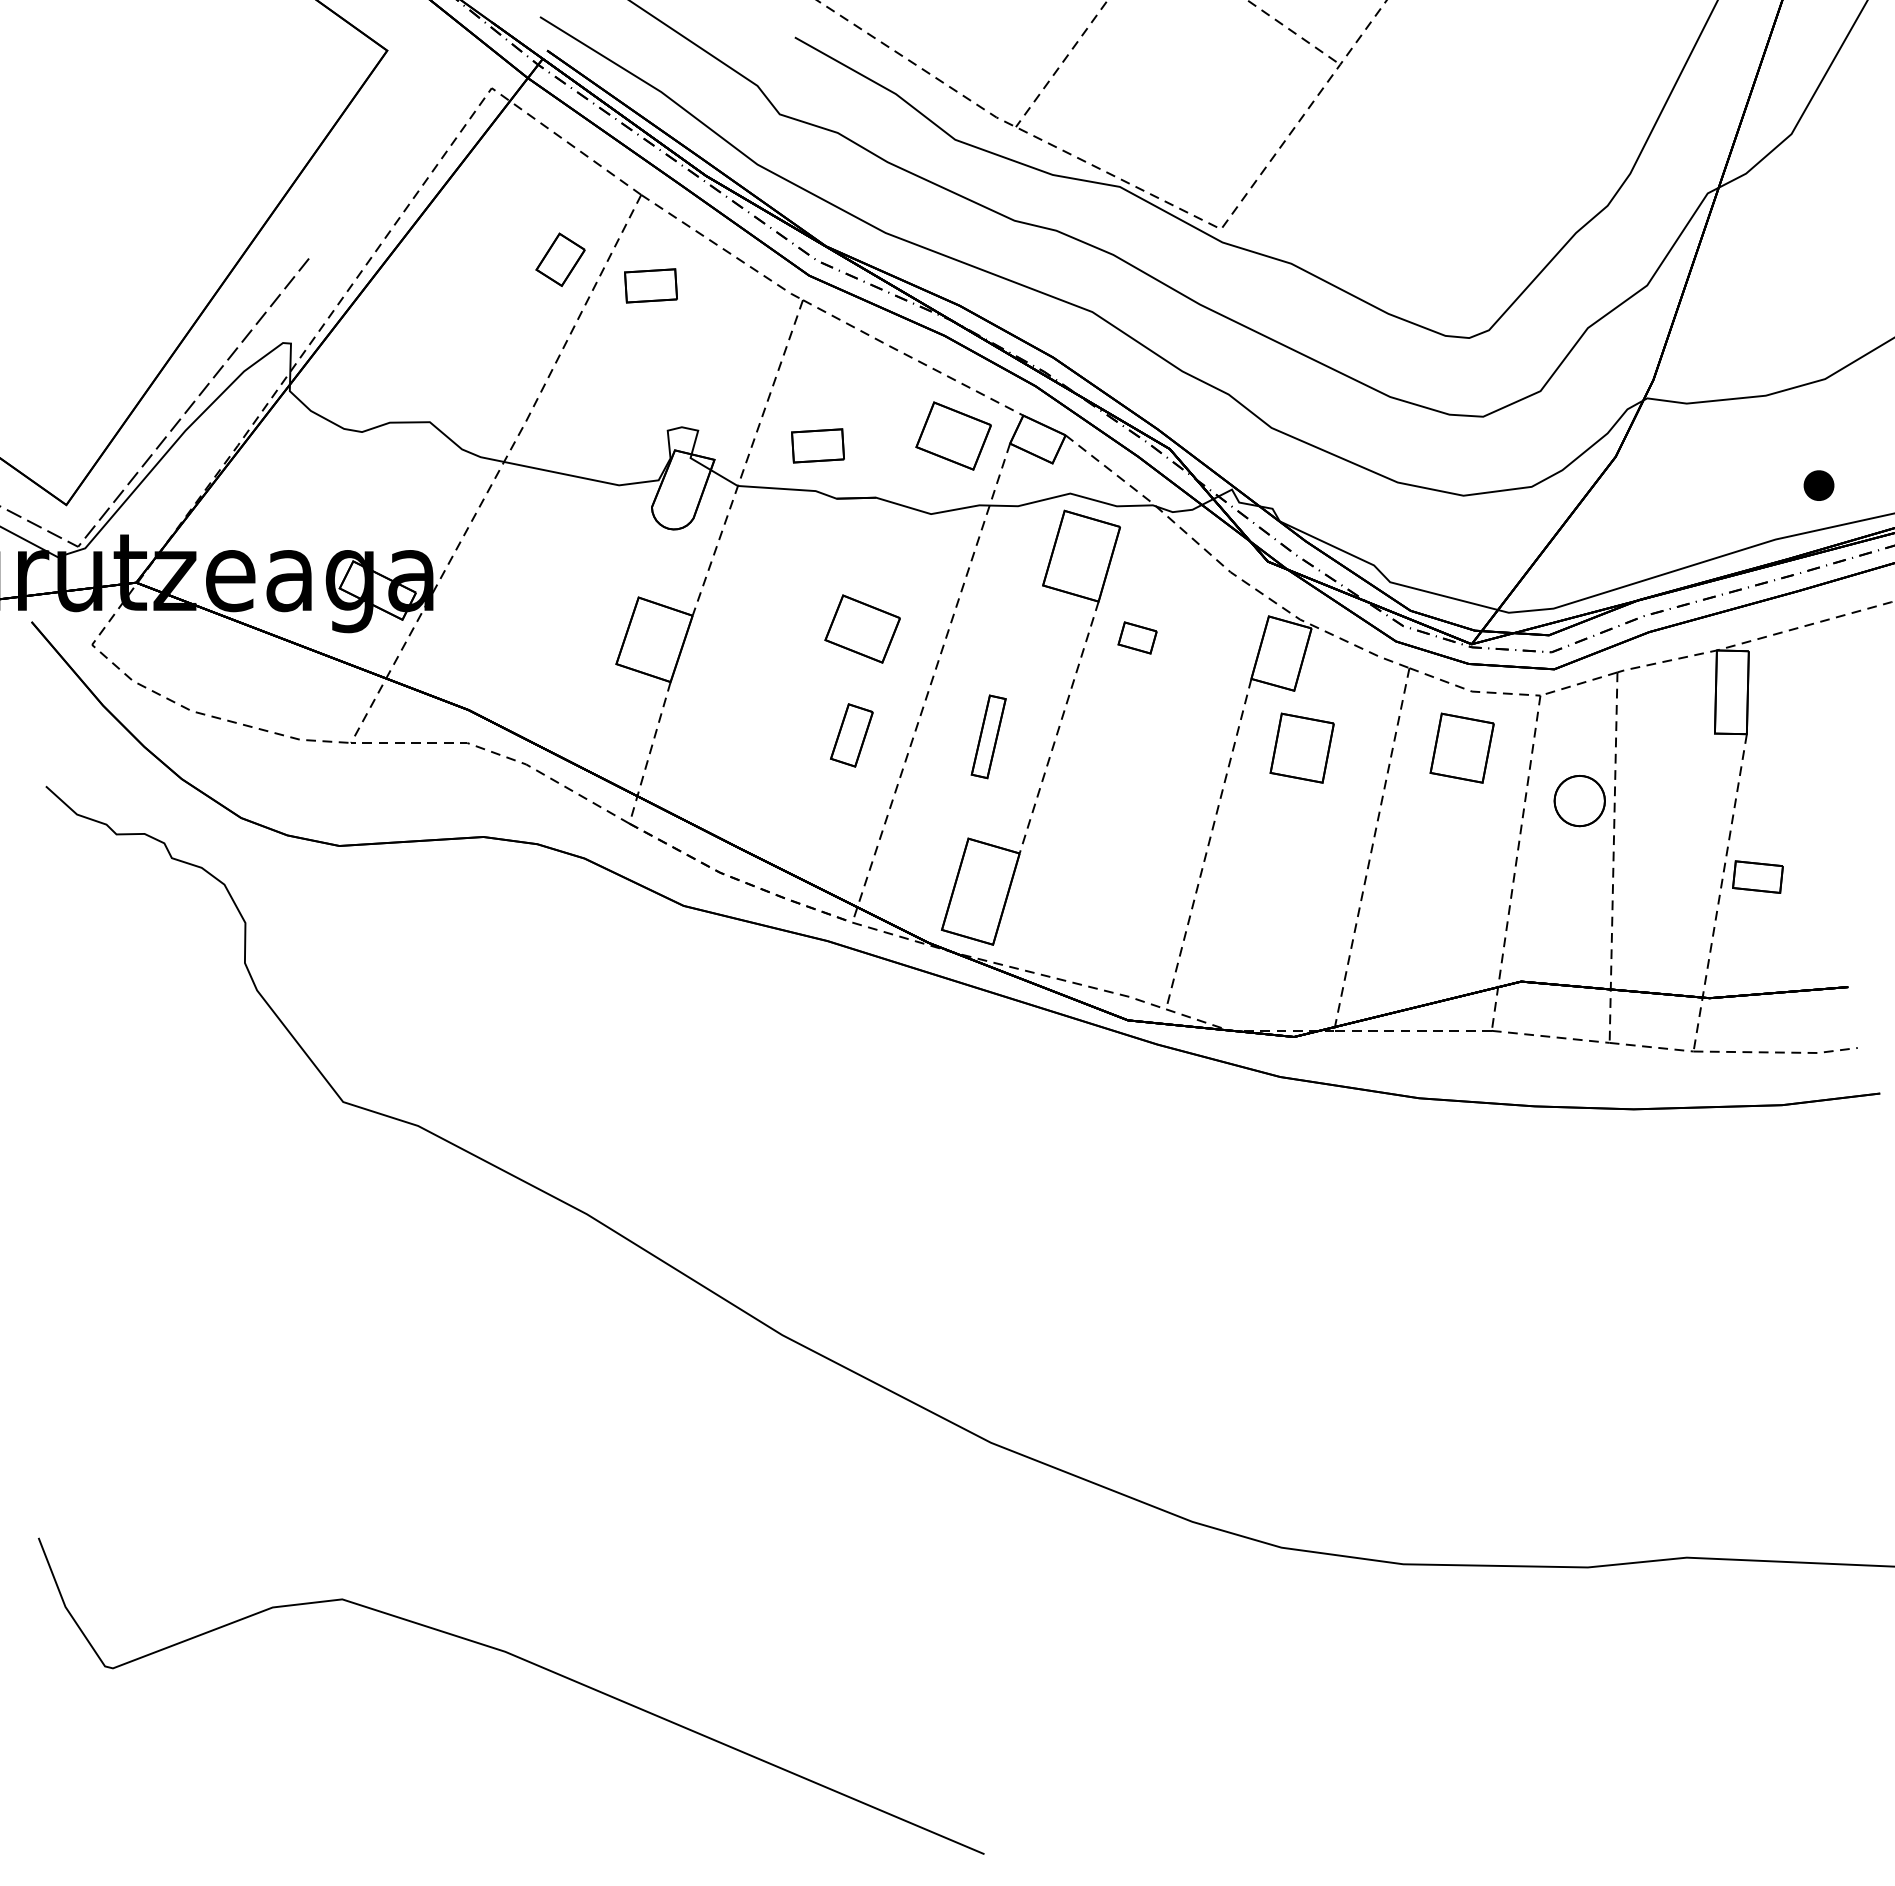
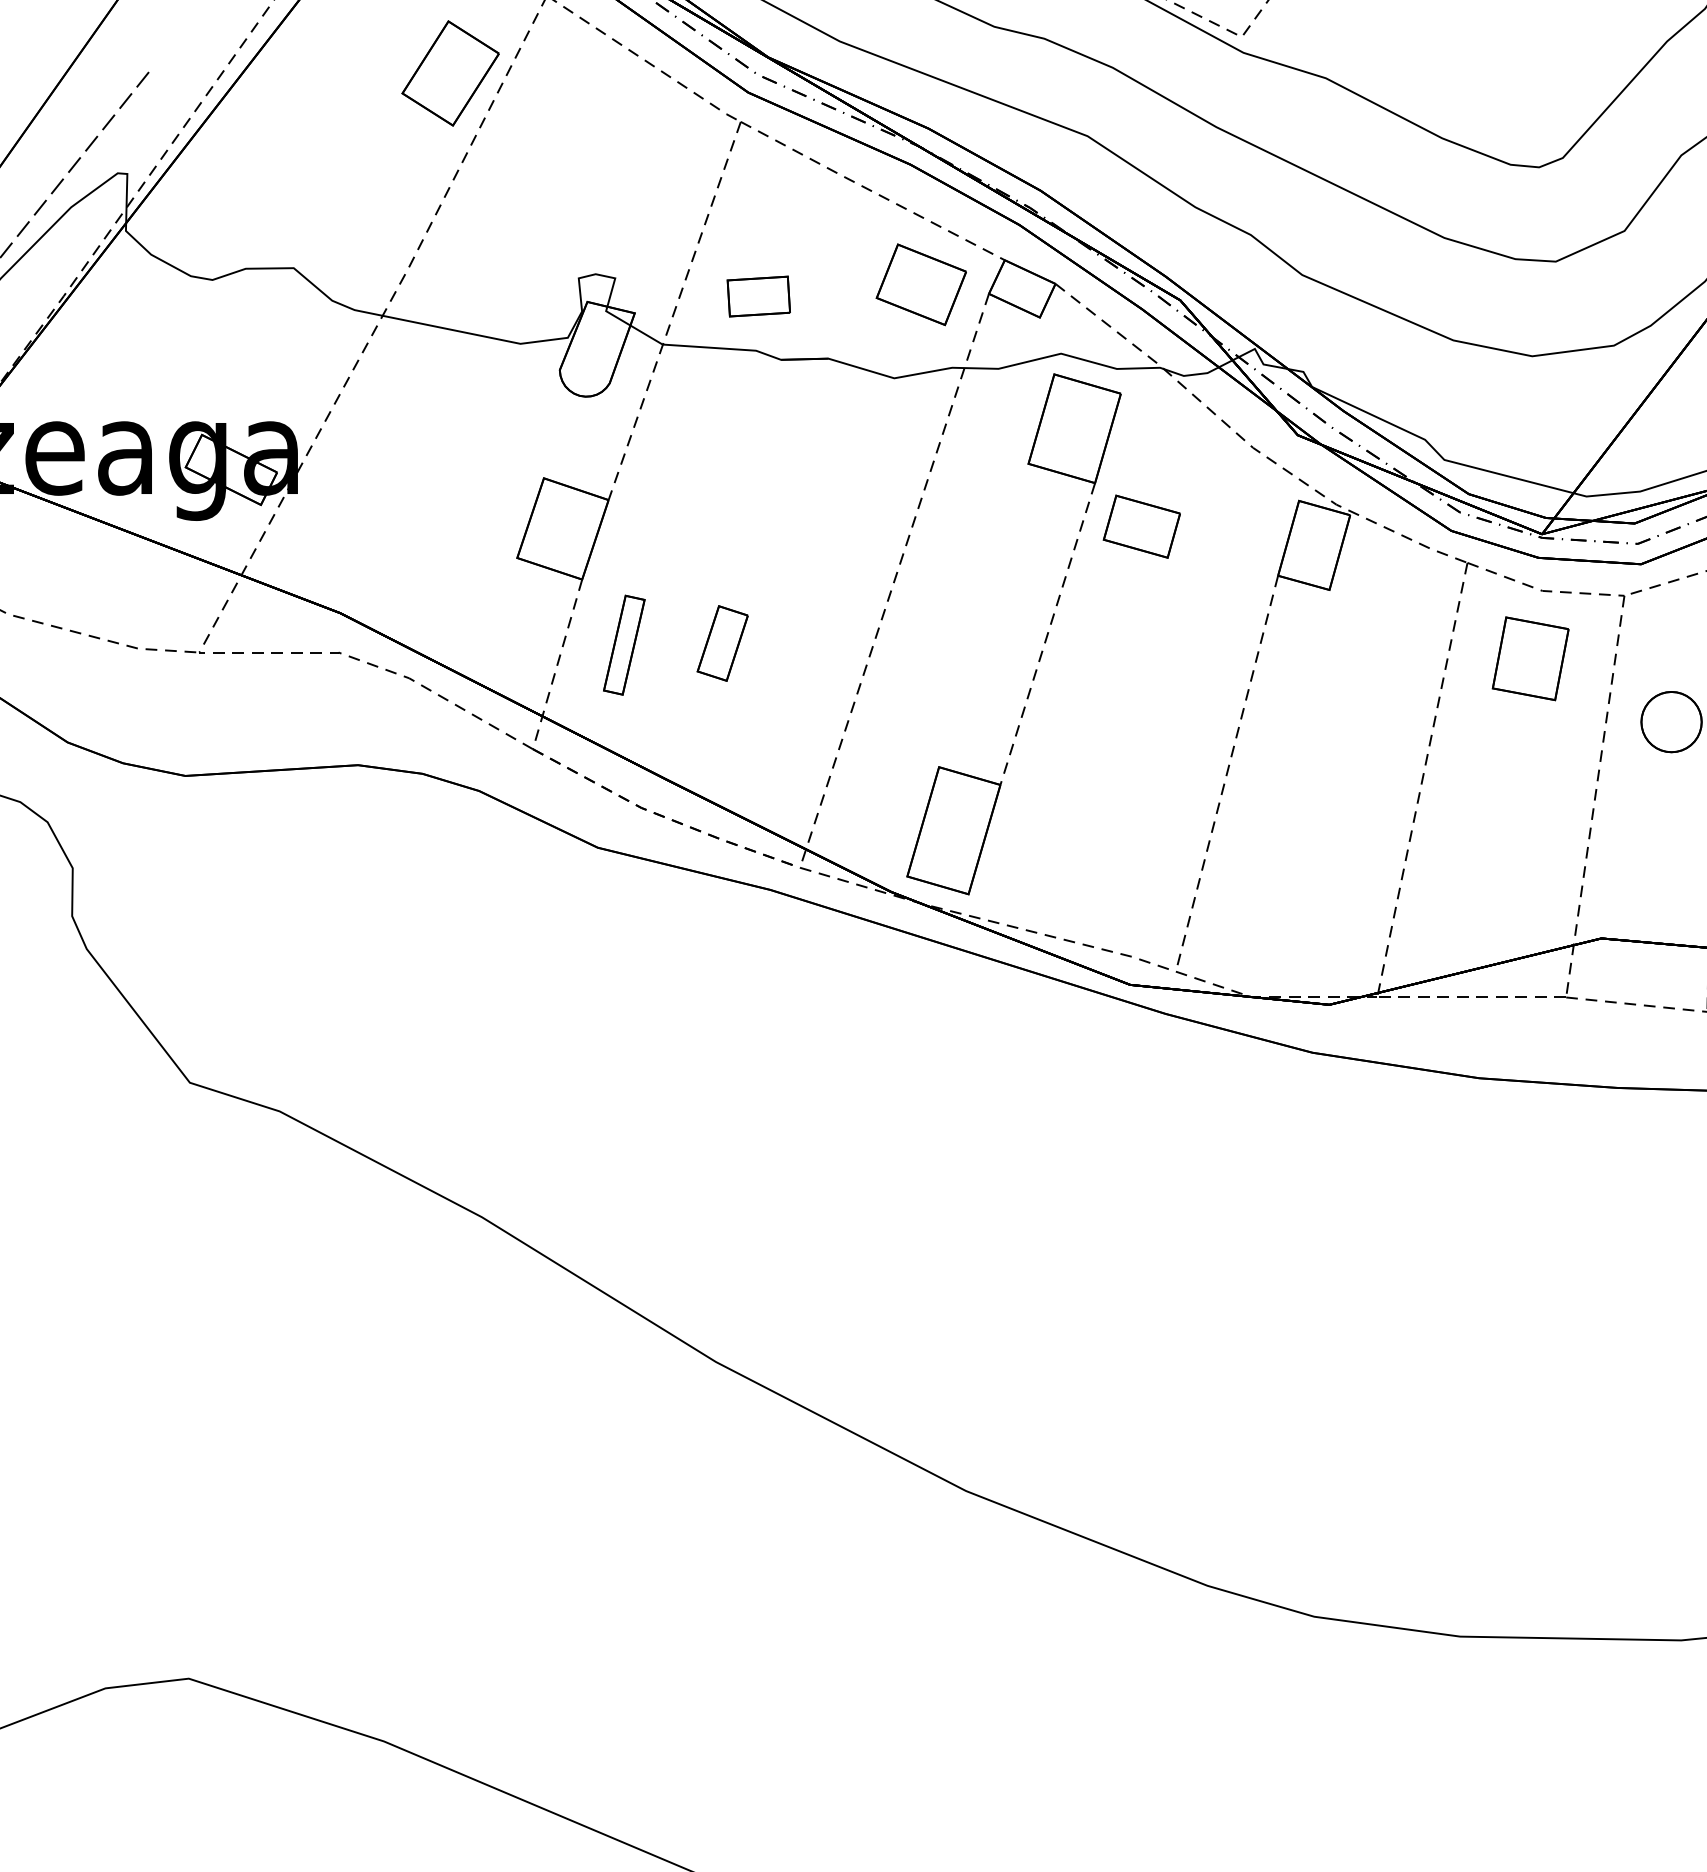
part: (560, 259) -> (450, 73), size x1.67
part: (650, 285) -> (558, 104), removed
part: (862, 628) -> (812, 515), removed
part: (1137, 637) -> (1141, 526), size x1.67
part: (851, 735) -> (722, 643), moved
part: (988, 736) -> (624, 644), moved
part: (1301, 747) -> (1338, 657), removed

